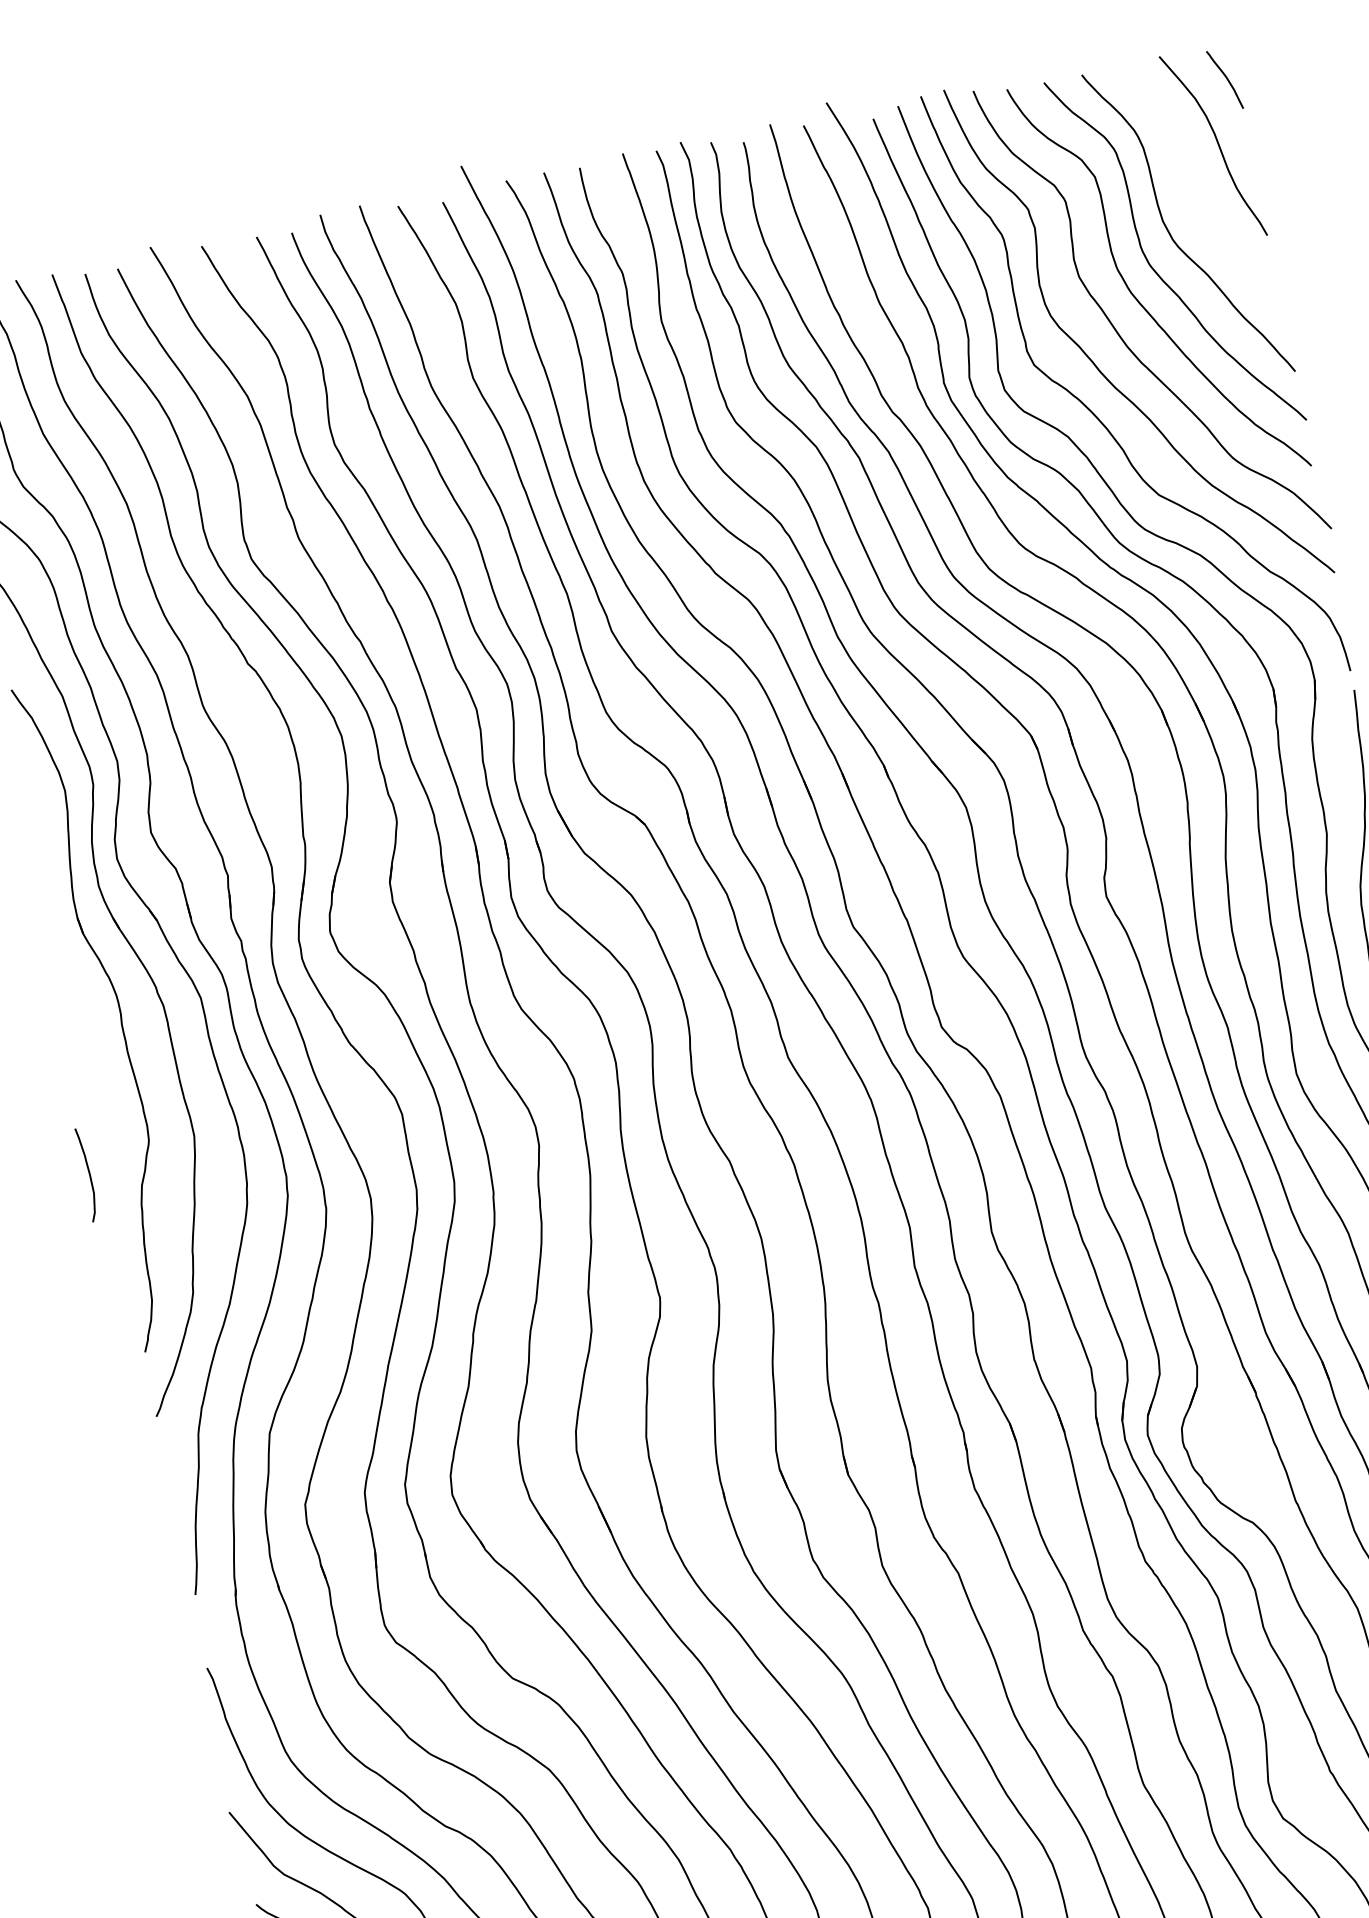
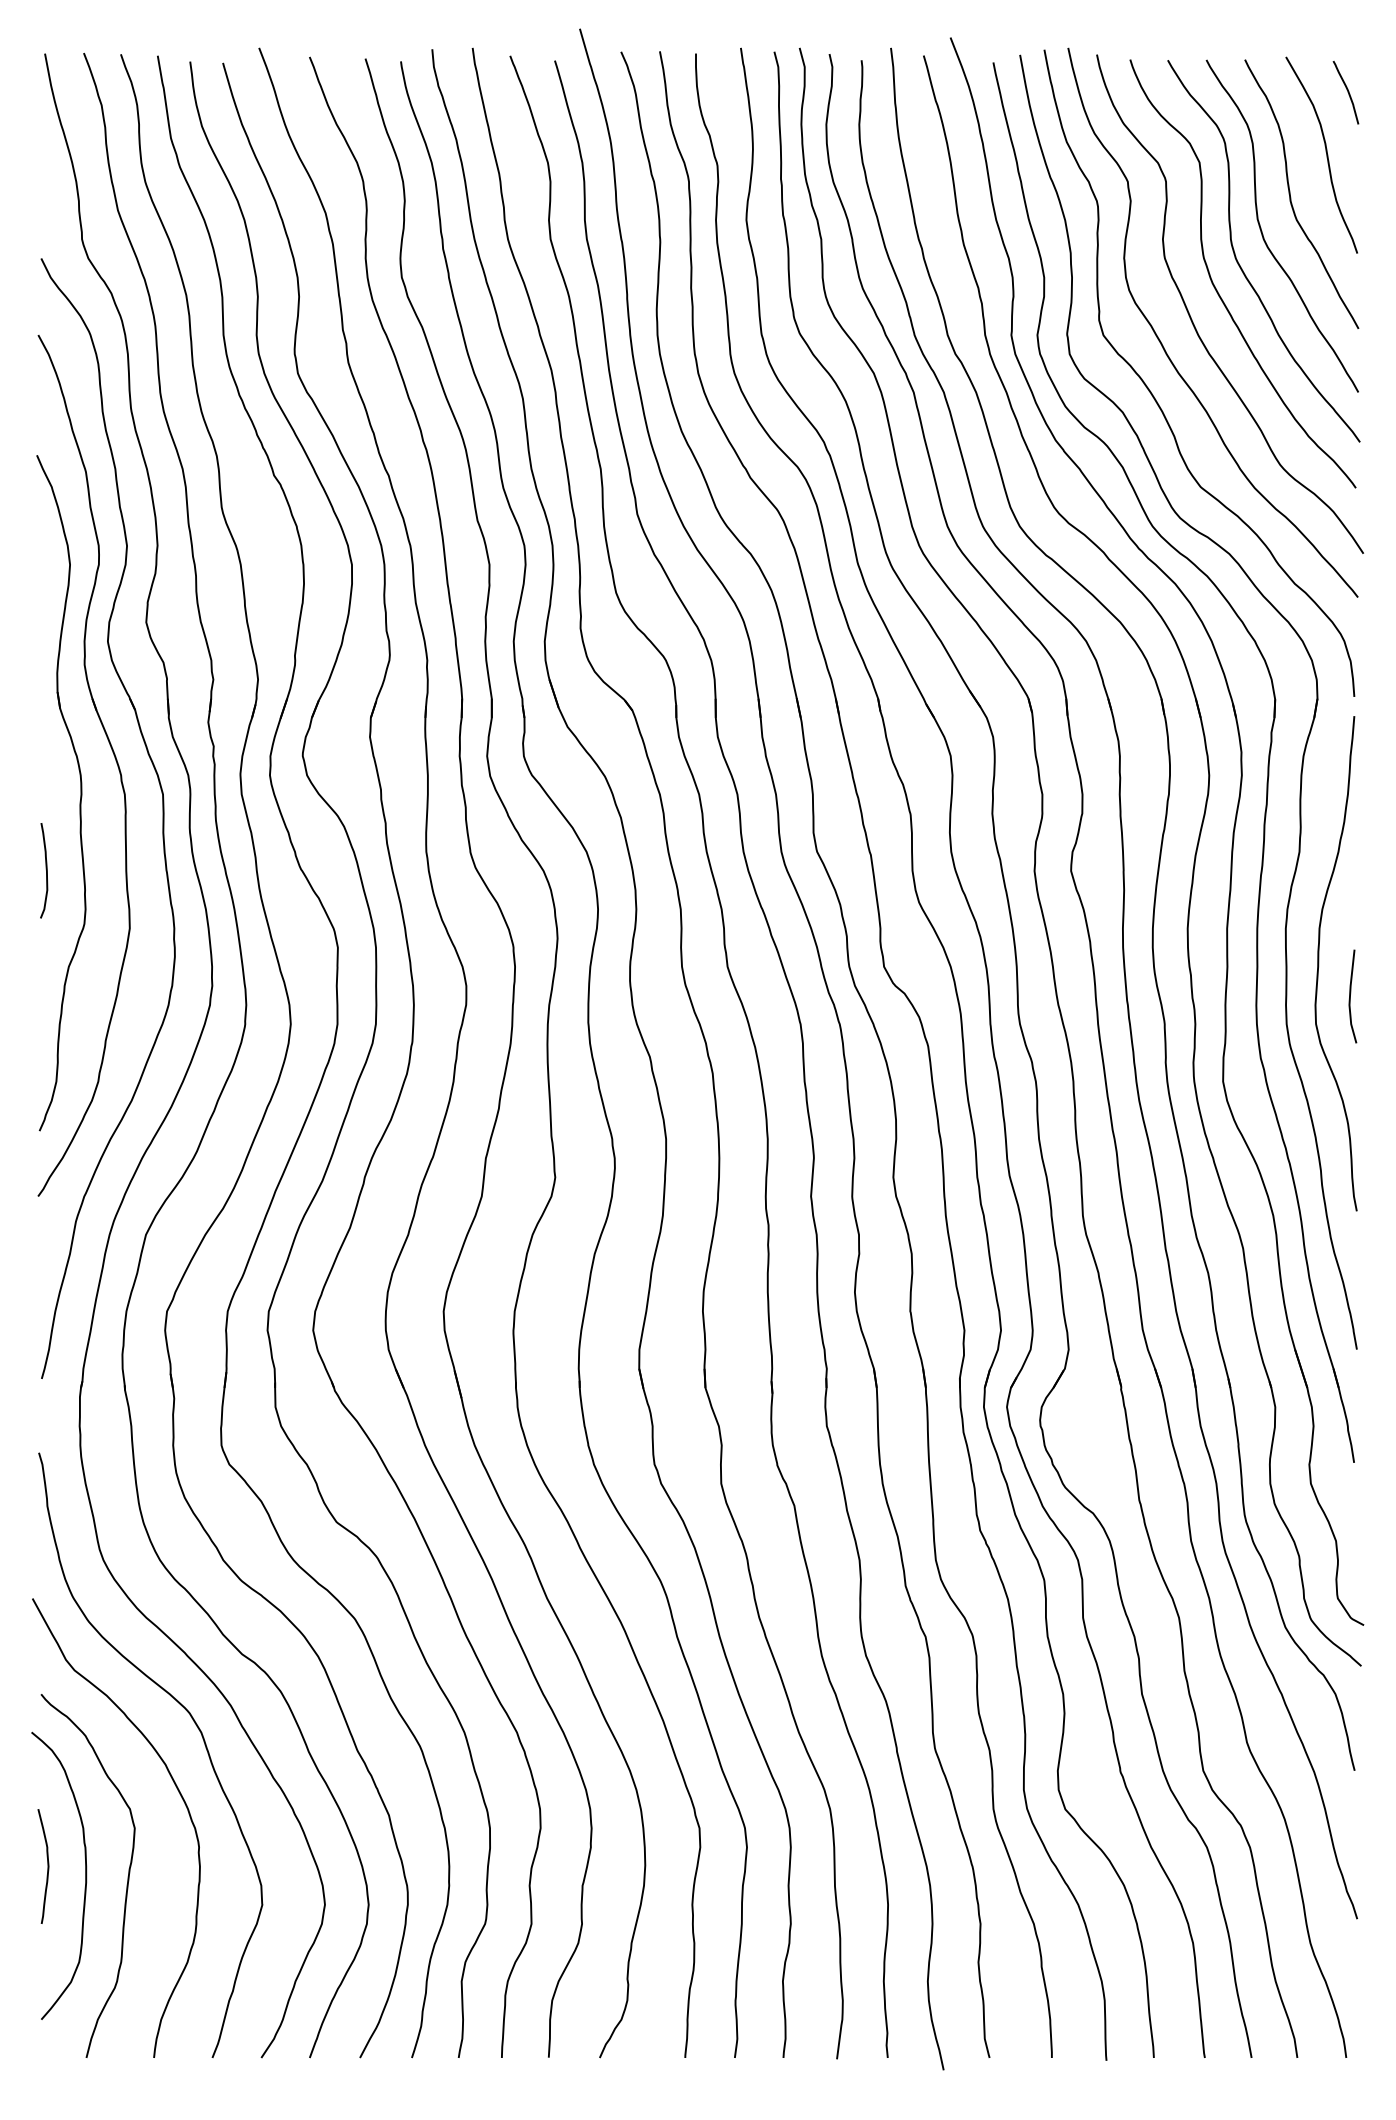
curve: (1191, 193) -> (1291, 197), added
curve: (88, 1173) -> (45, 869), moved

